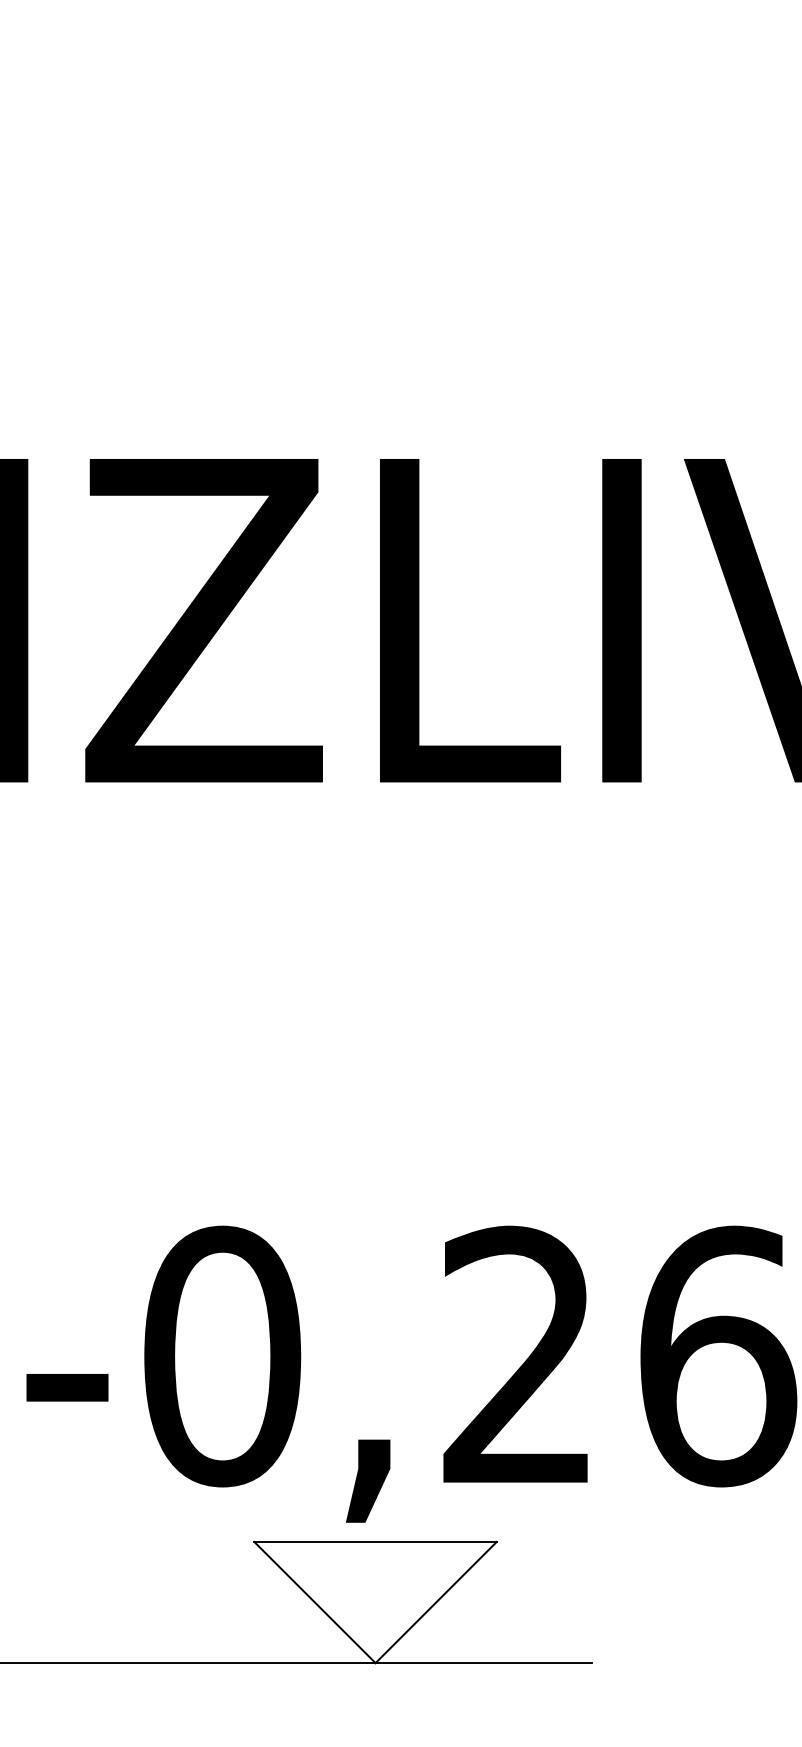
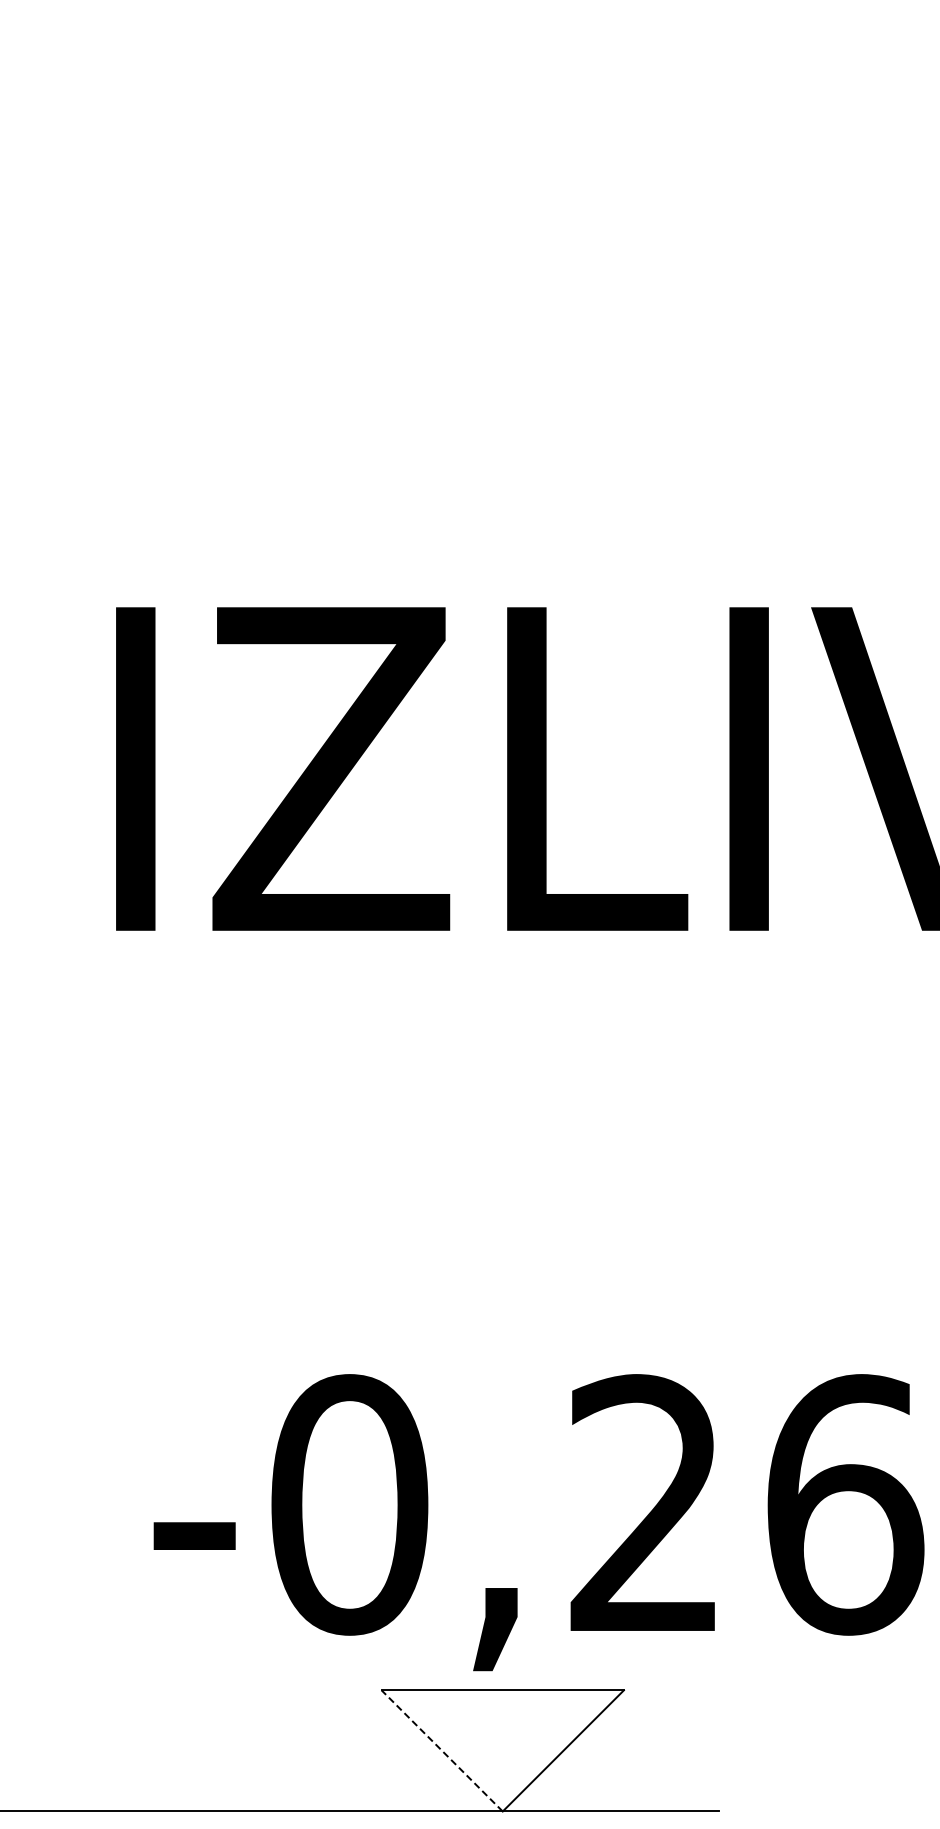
line: (315, 1602) -> (442, 1750), solid -> dashed

